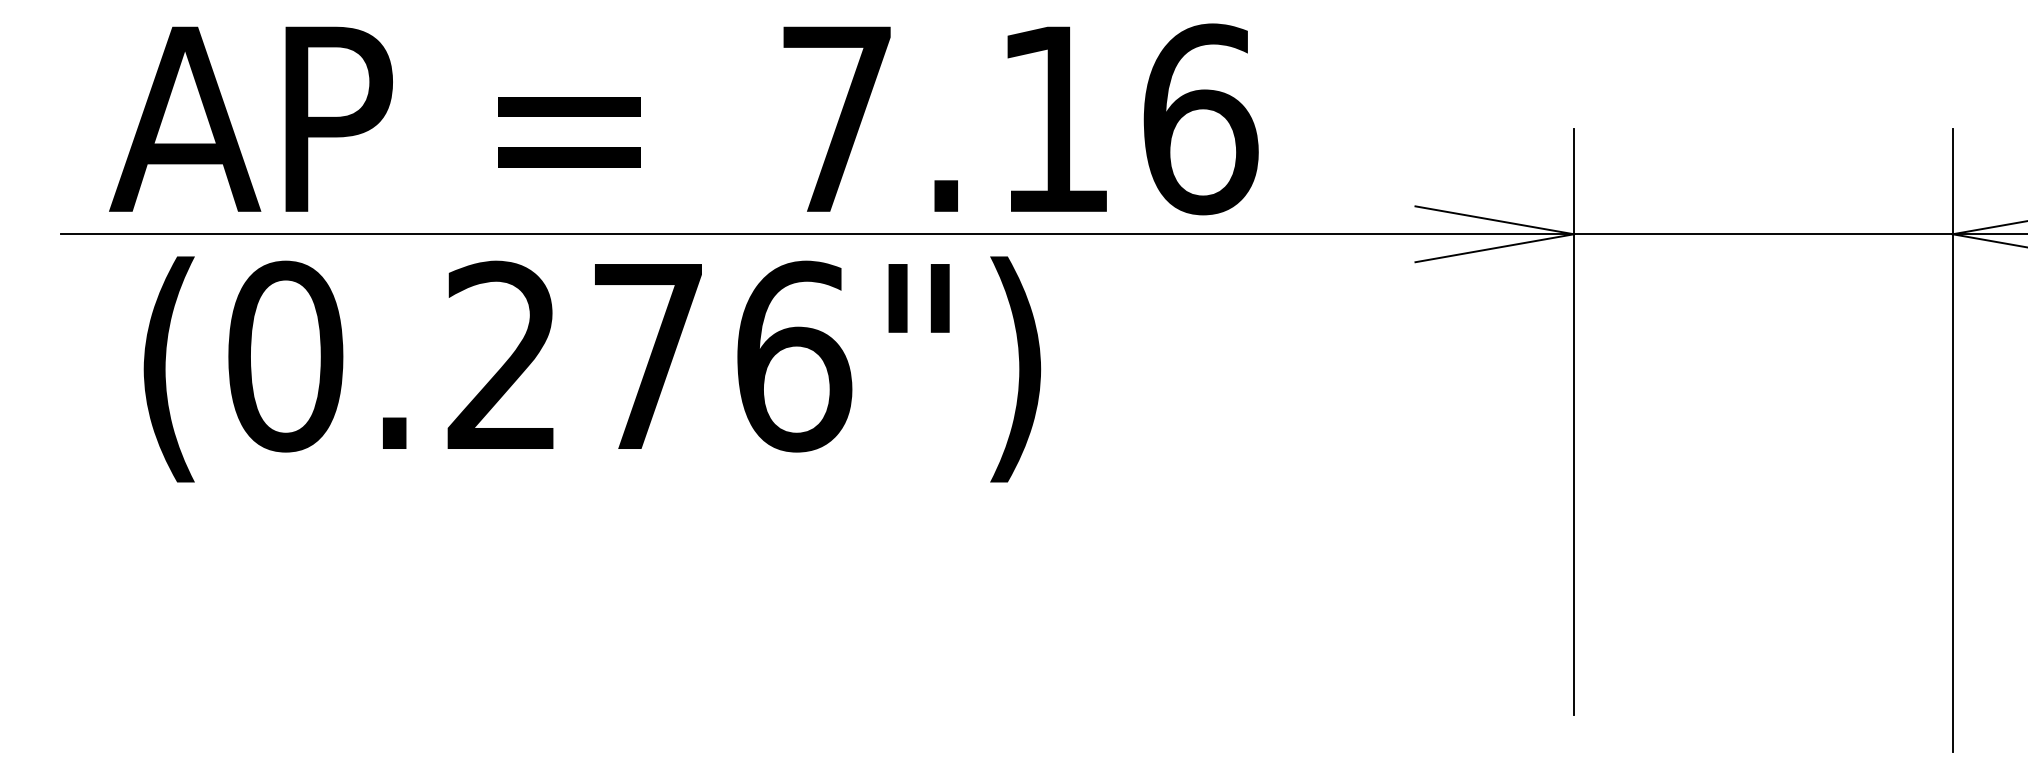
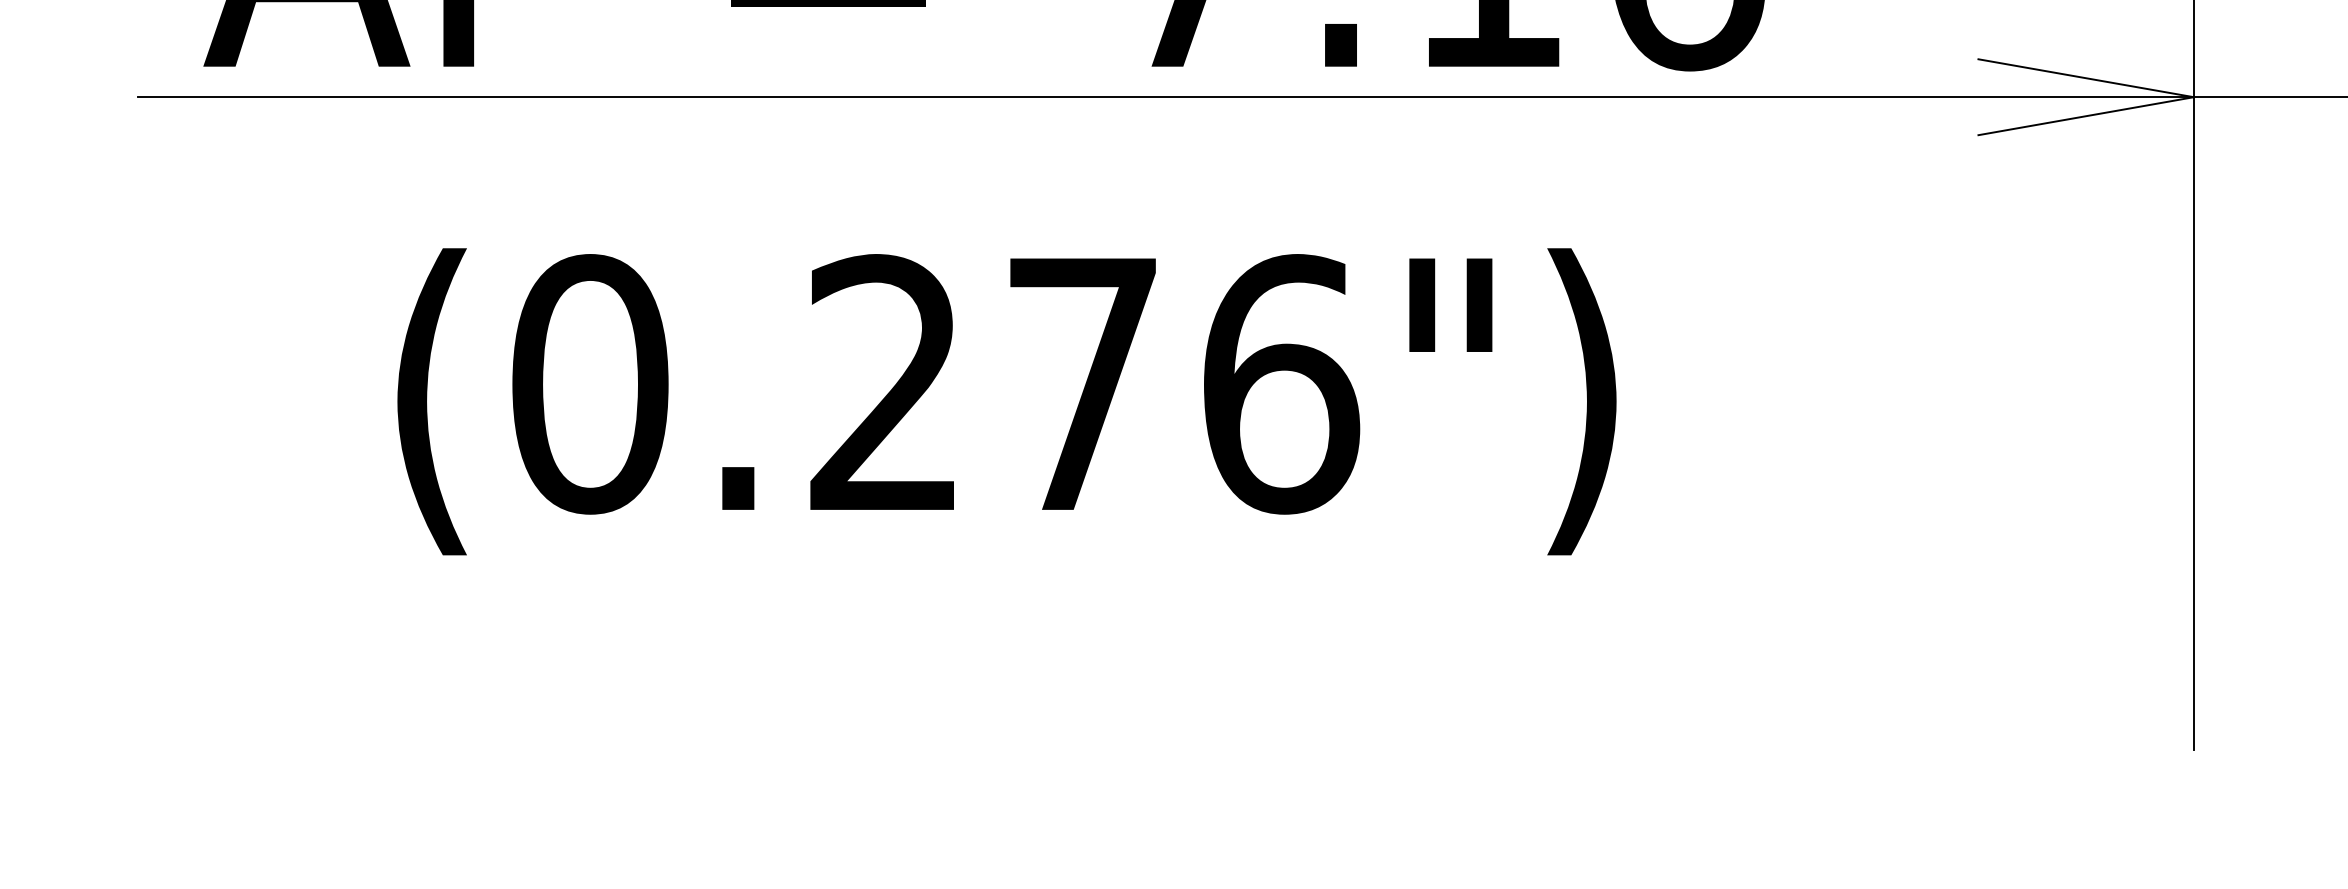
text: (592, 369) -> (1007, 401), moved

